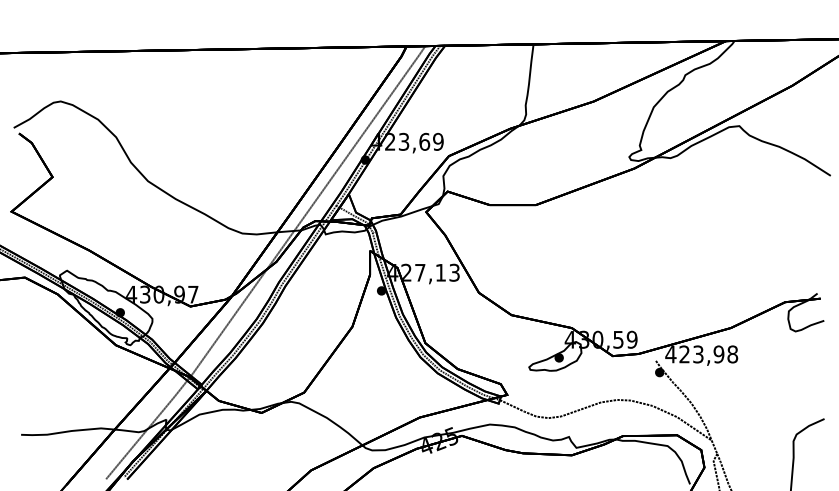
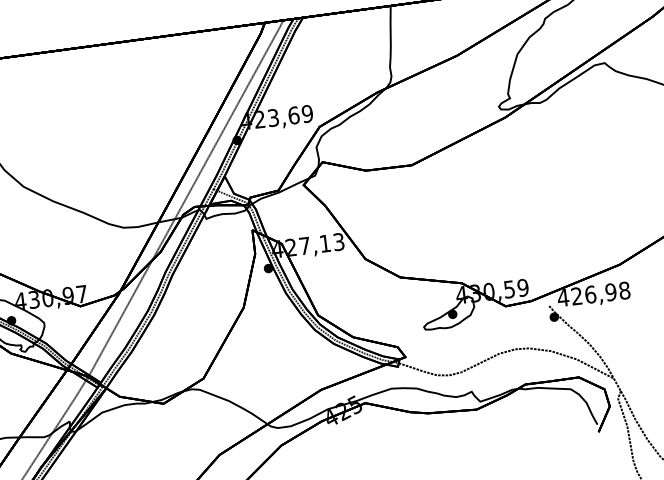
text: (698, 354) -> (590, 294), 423,98 -> 426,98

